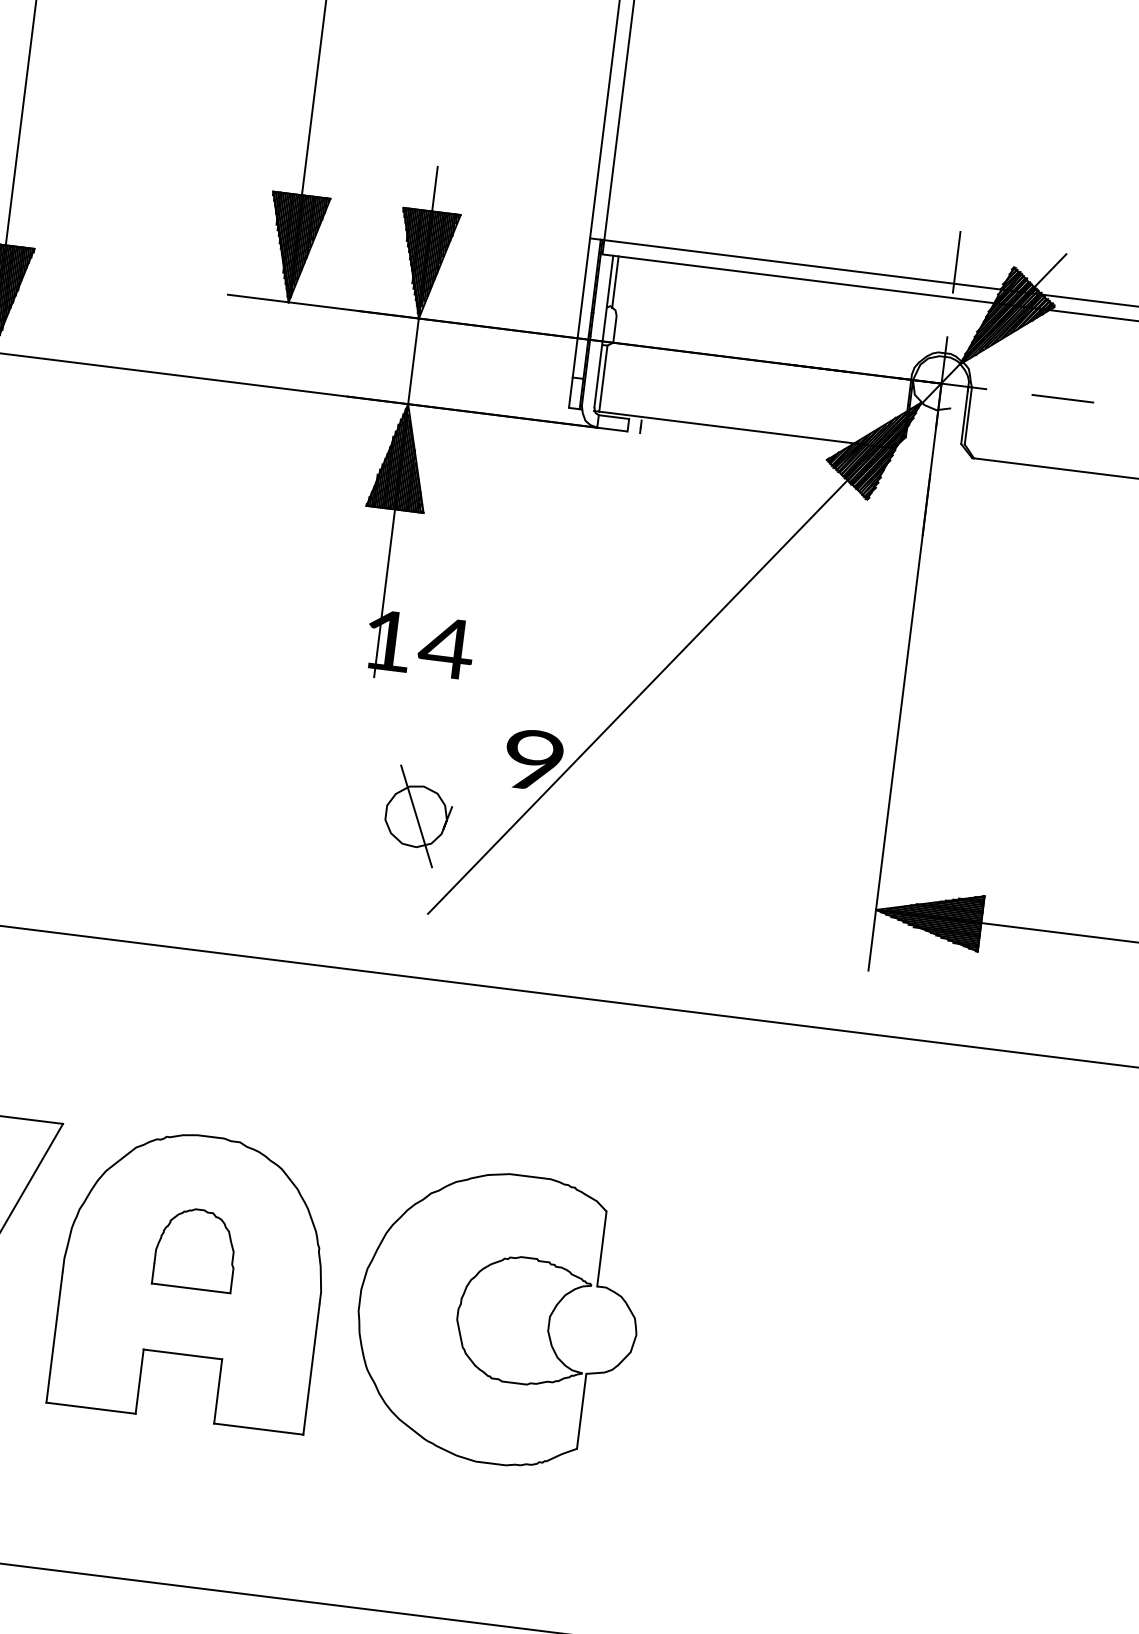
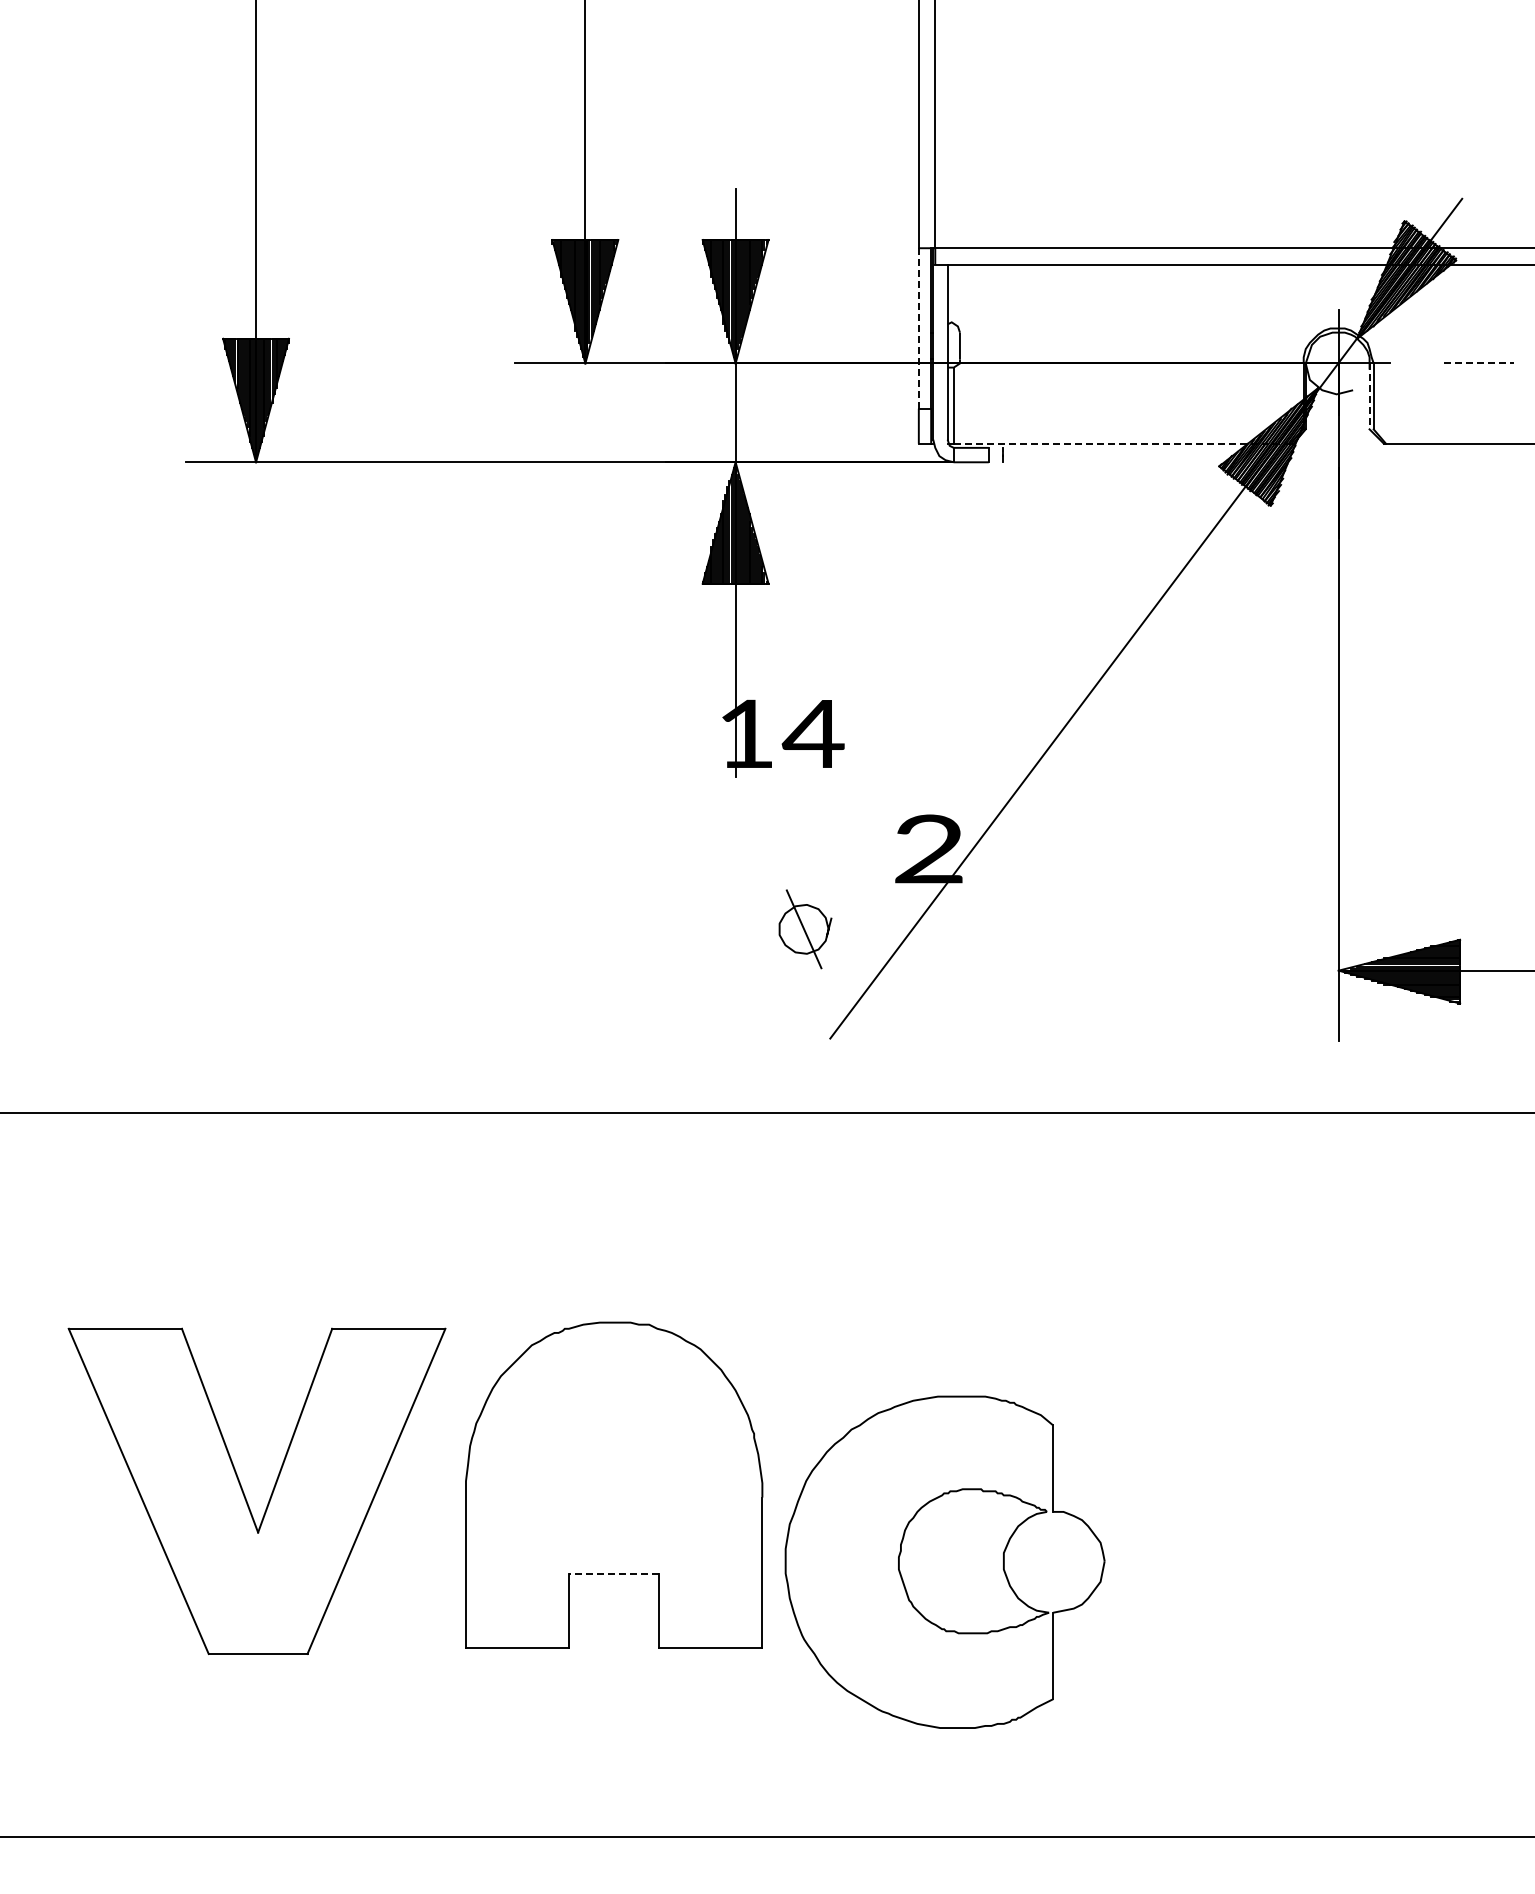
line: (956, 262) -> (1338, 223), removed
line: (615, 282) -> (953, 294), removed
line: (581, 307) -> (918, 328), solid -> dashed
line: (1062, 398) -> (1478, 363), solid -> dashed
line: (964, 415) -> (1369, 396), solid -> dashed
line: (744, 429) -> (1121, 443), solid -> dashed
text: (533, 759) -> (928, 848), 9 -> 2
part: (418, 815) -> (805, 928), size x0.7
part: (196, 1249) -> (614, 1452), removed
part: (497, 1317) -> (944, 1561), moved
line: (182, 1354) -> (613, 1573), solid -> dashed

